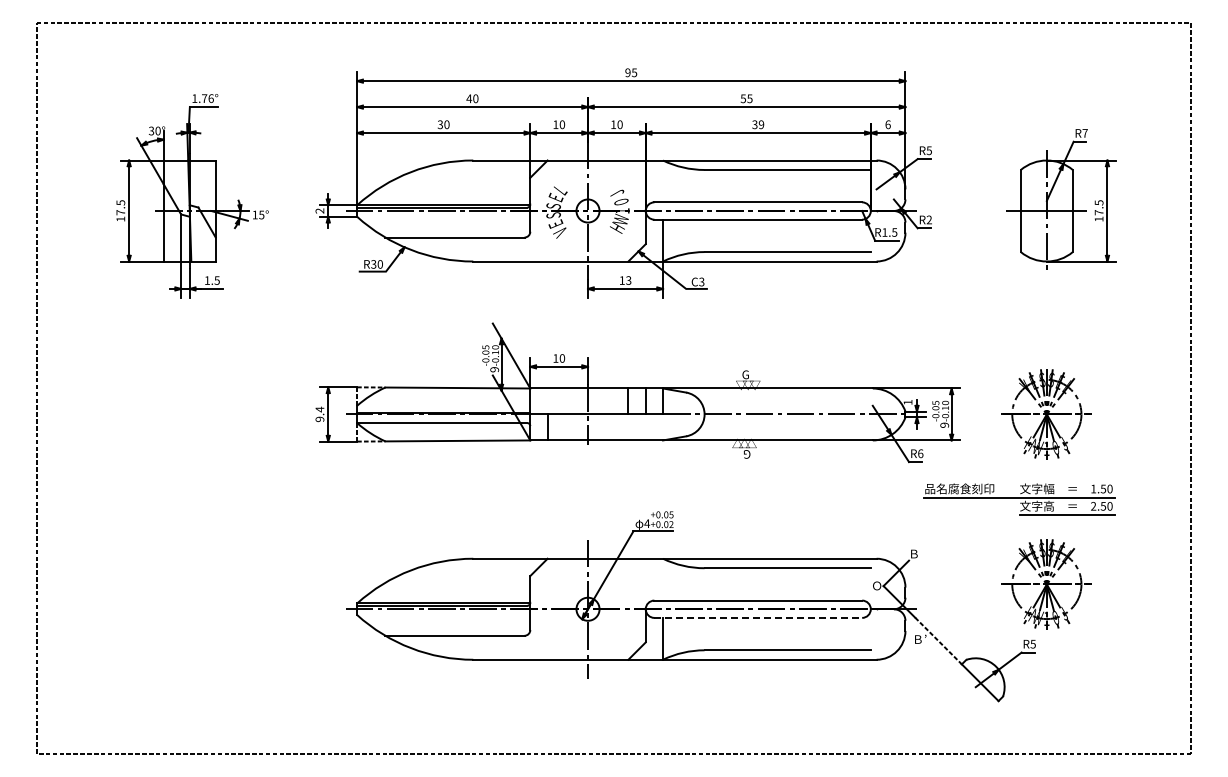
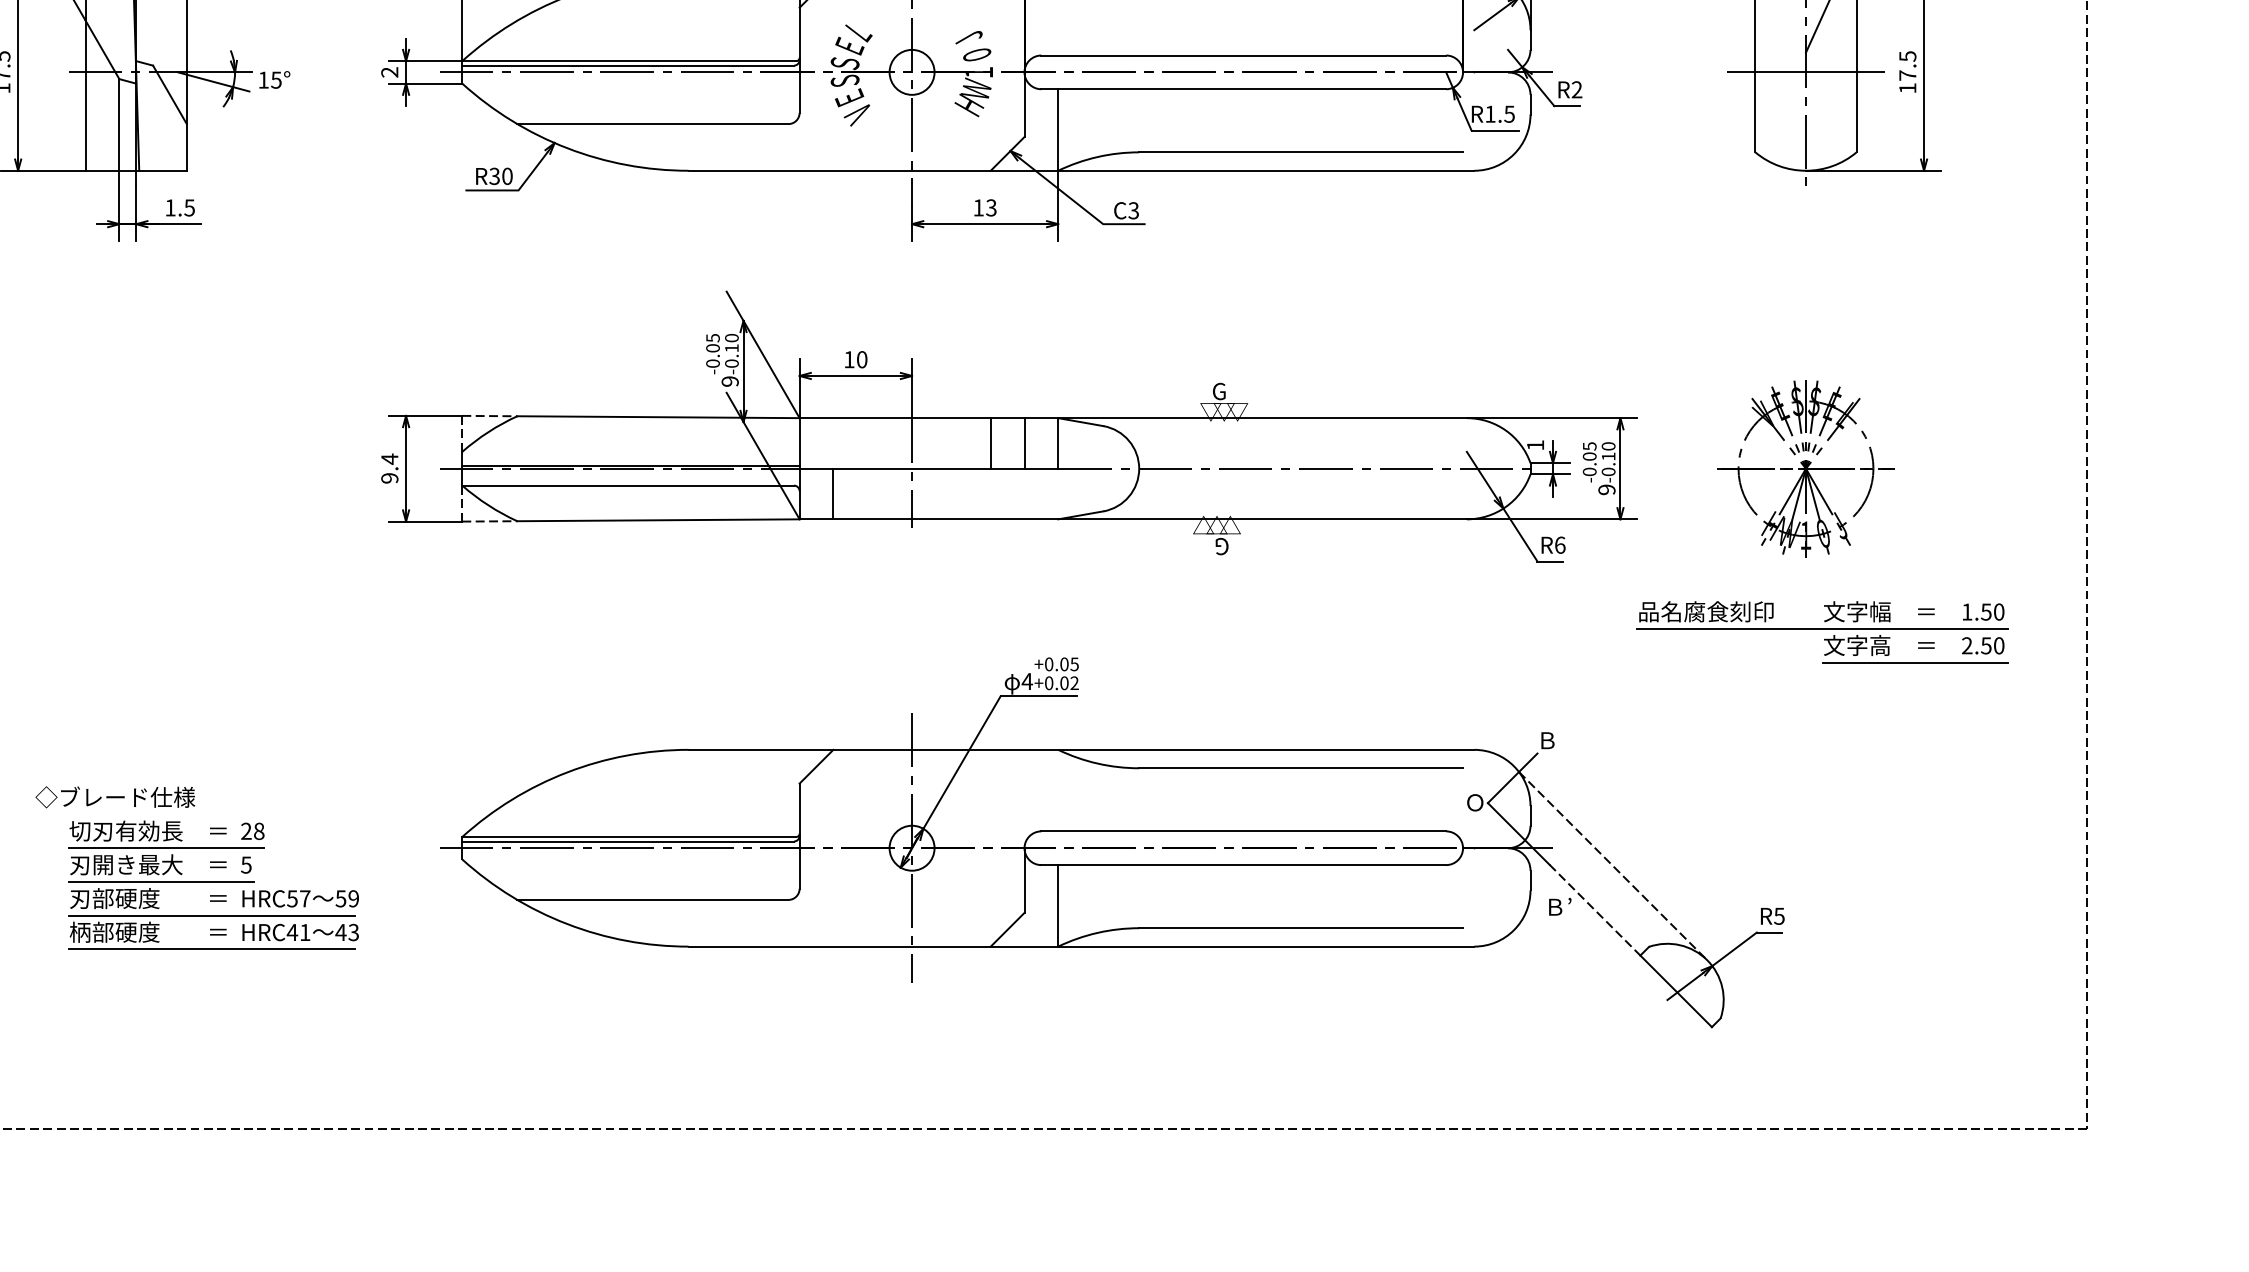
part: (1019, 499) -> (1822, 632), moved
part: (1046, 584) -> (1805, 799), removed
line: (758, 617) -> (1244, 864), dashed -> solid
line: (947, 618) -> (1612, 866), added
part: (221, 619) -> (198, 868), added

